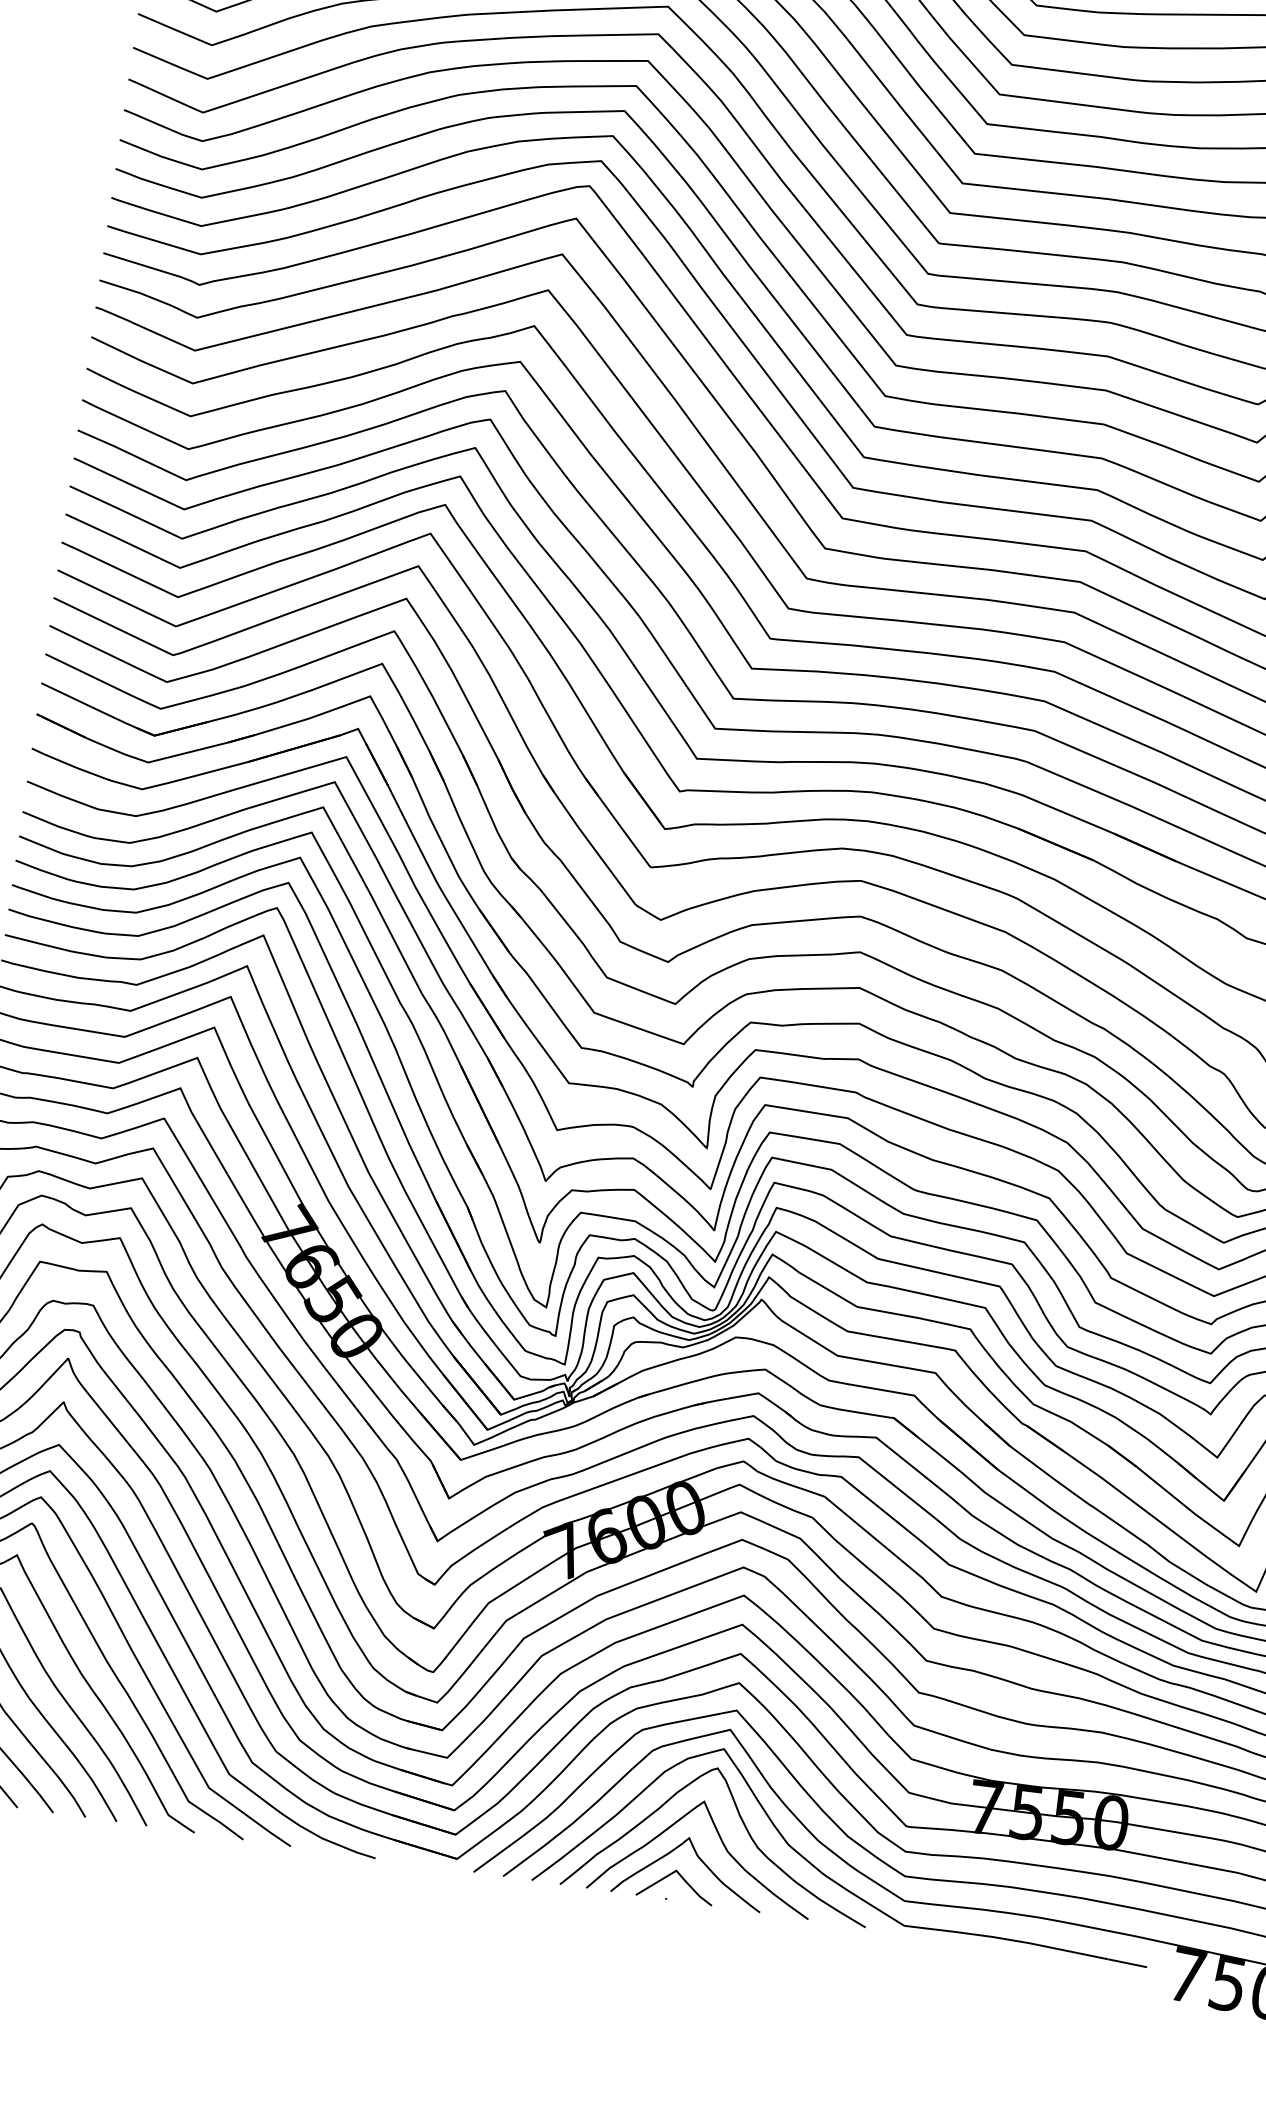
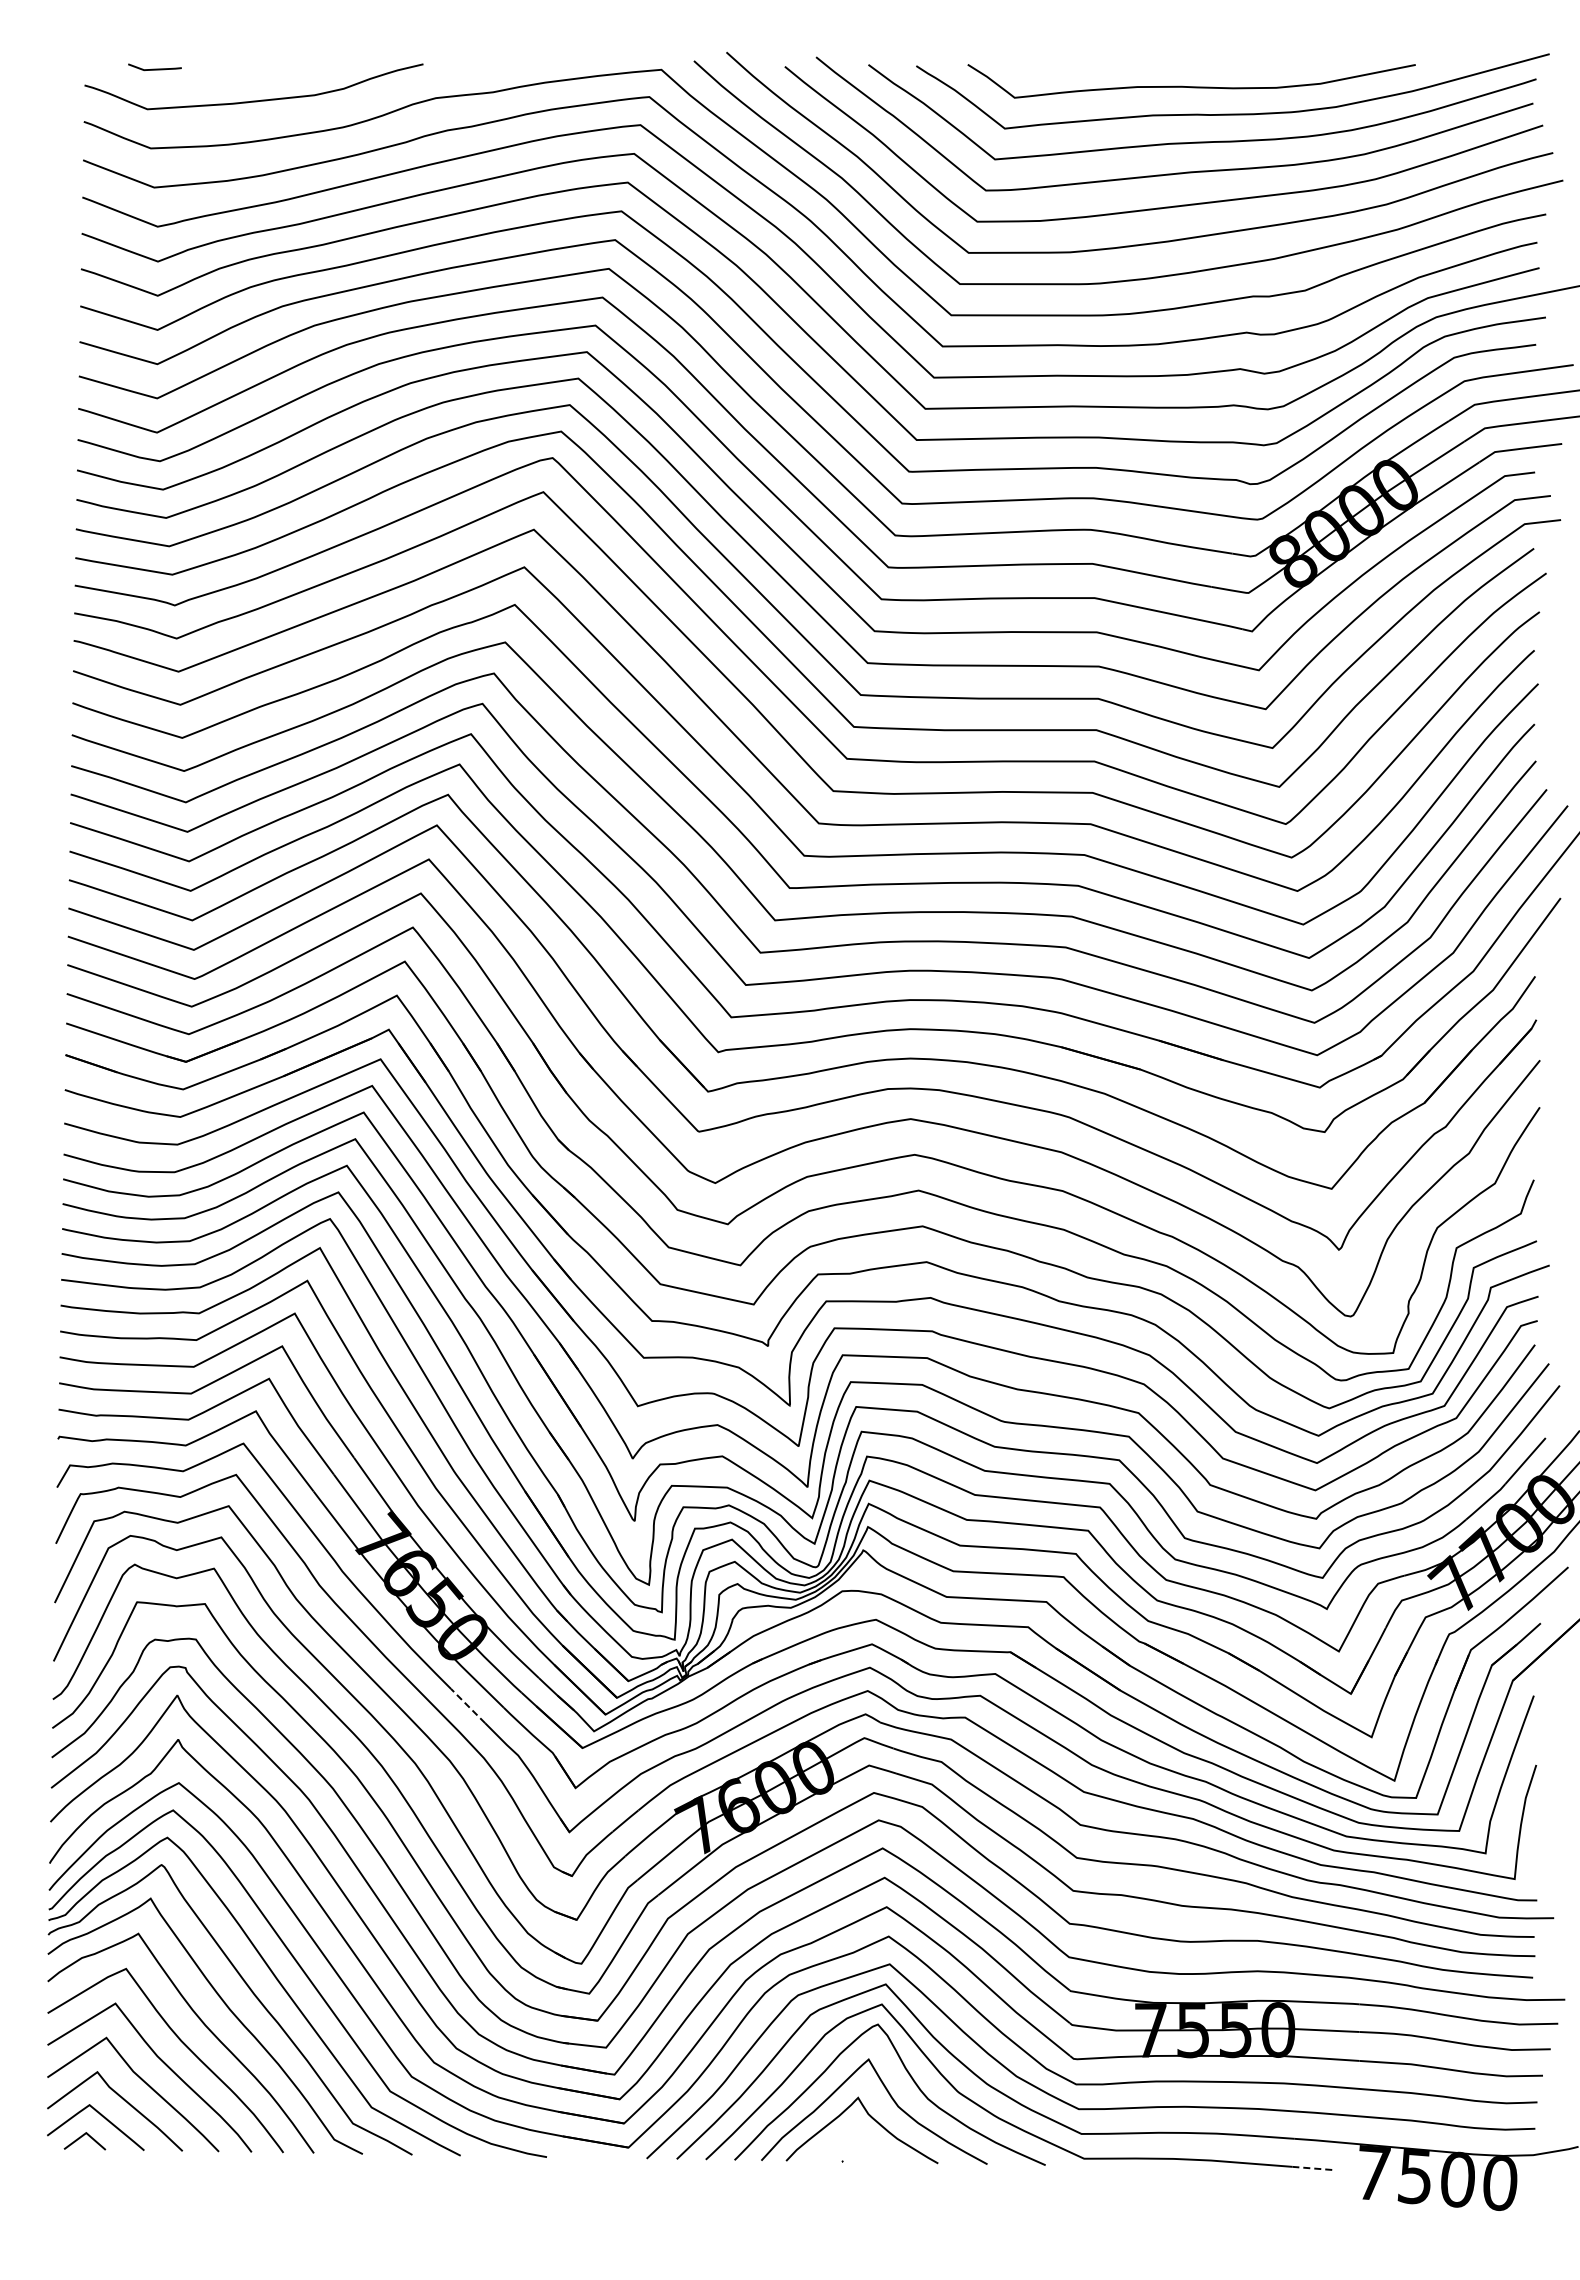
line: (352, 1403) -> (467, 1705), solid -> dashed
line: (683, 1880) -> (857, 2140), removed
line: (1127, 1963) -> (1312, 2168), solid -> dashed

